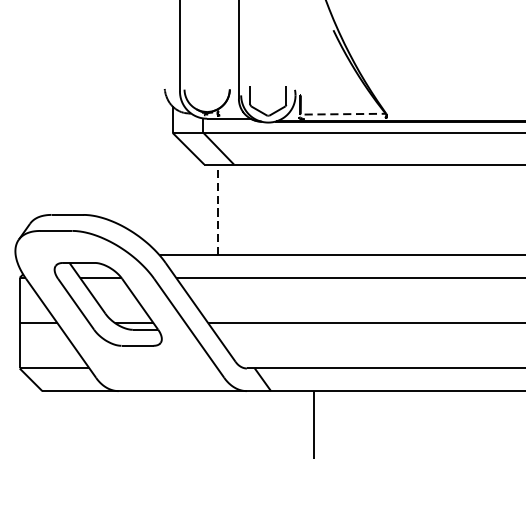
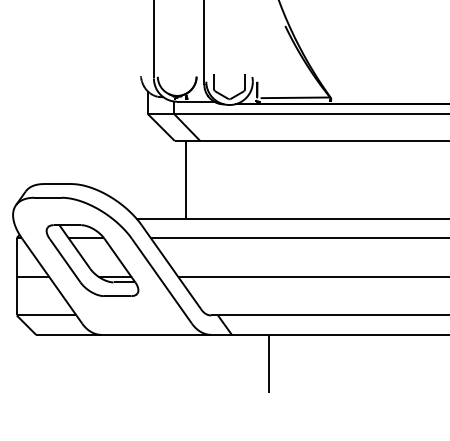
line: (345, 113) -> (295, 97), dashed -> solid
line: (218, 209) -> (186, 179), dashed -> solid

